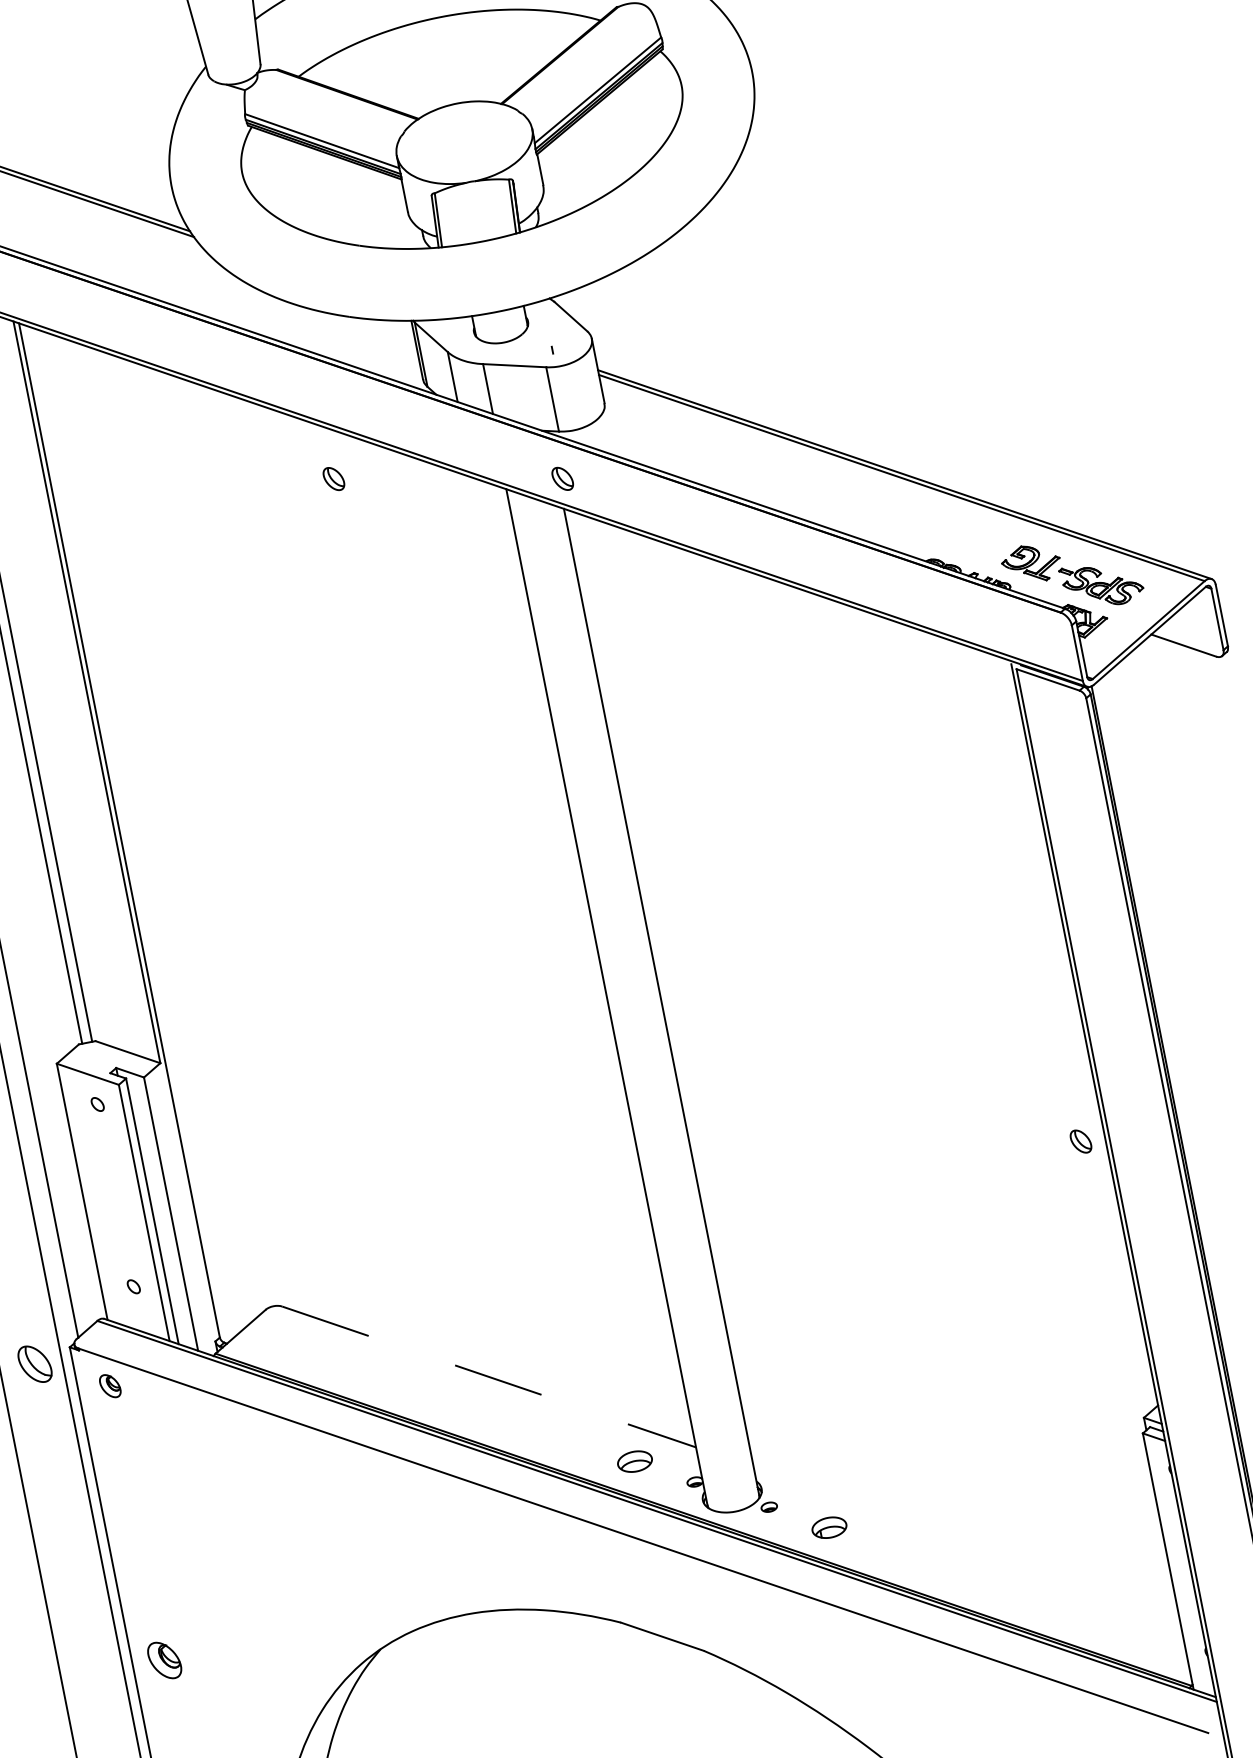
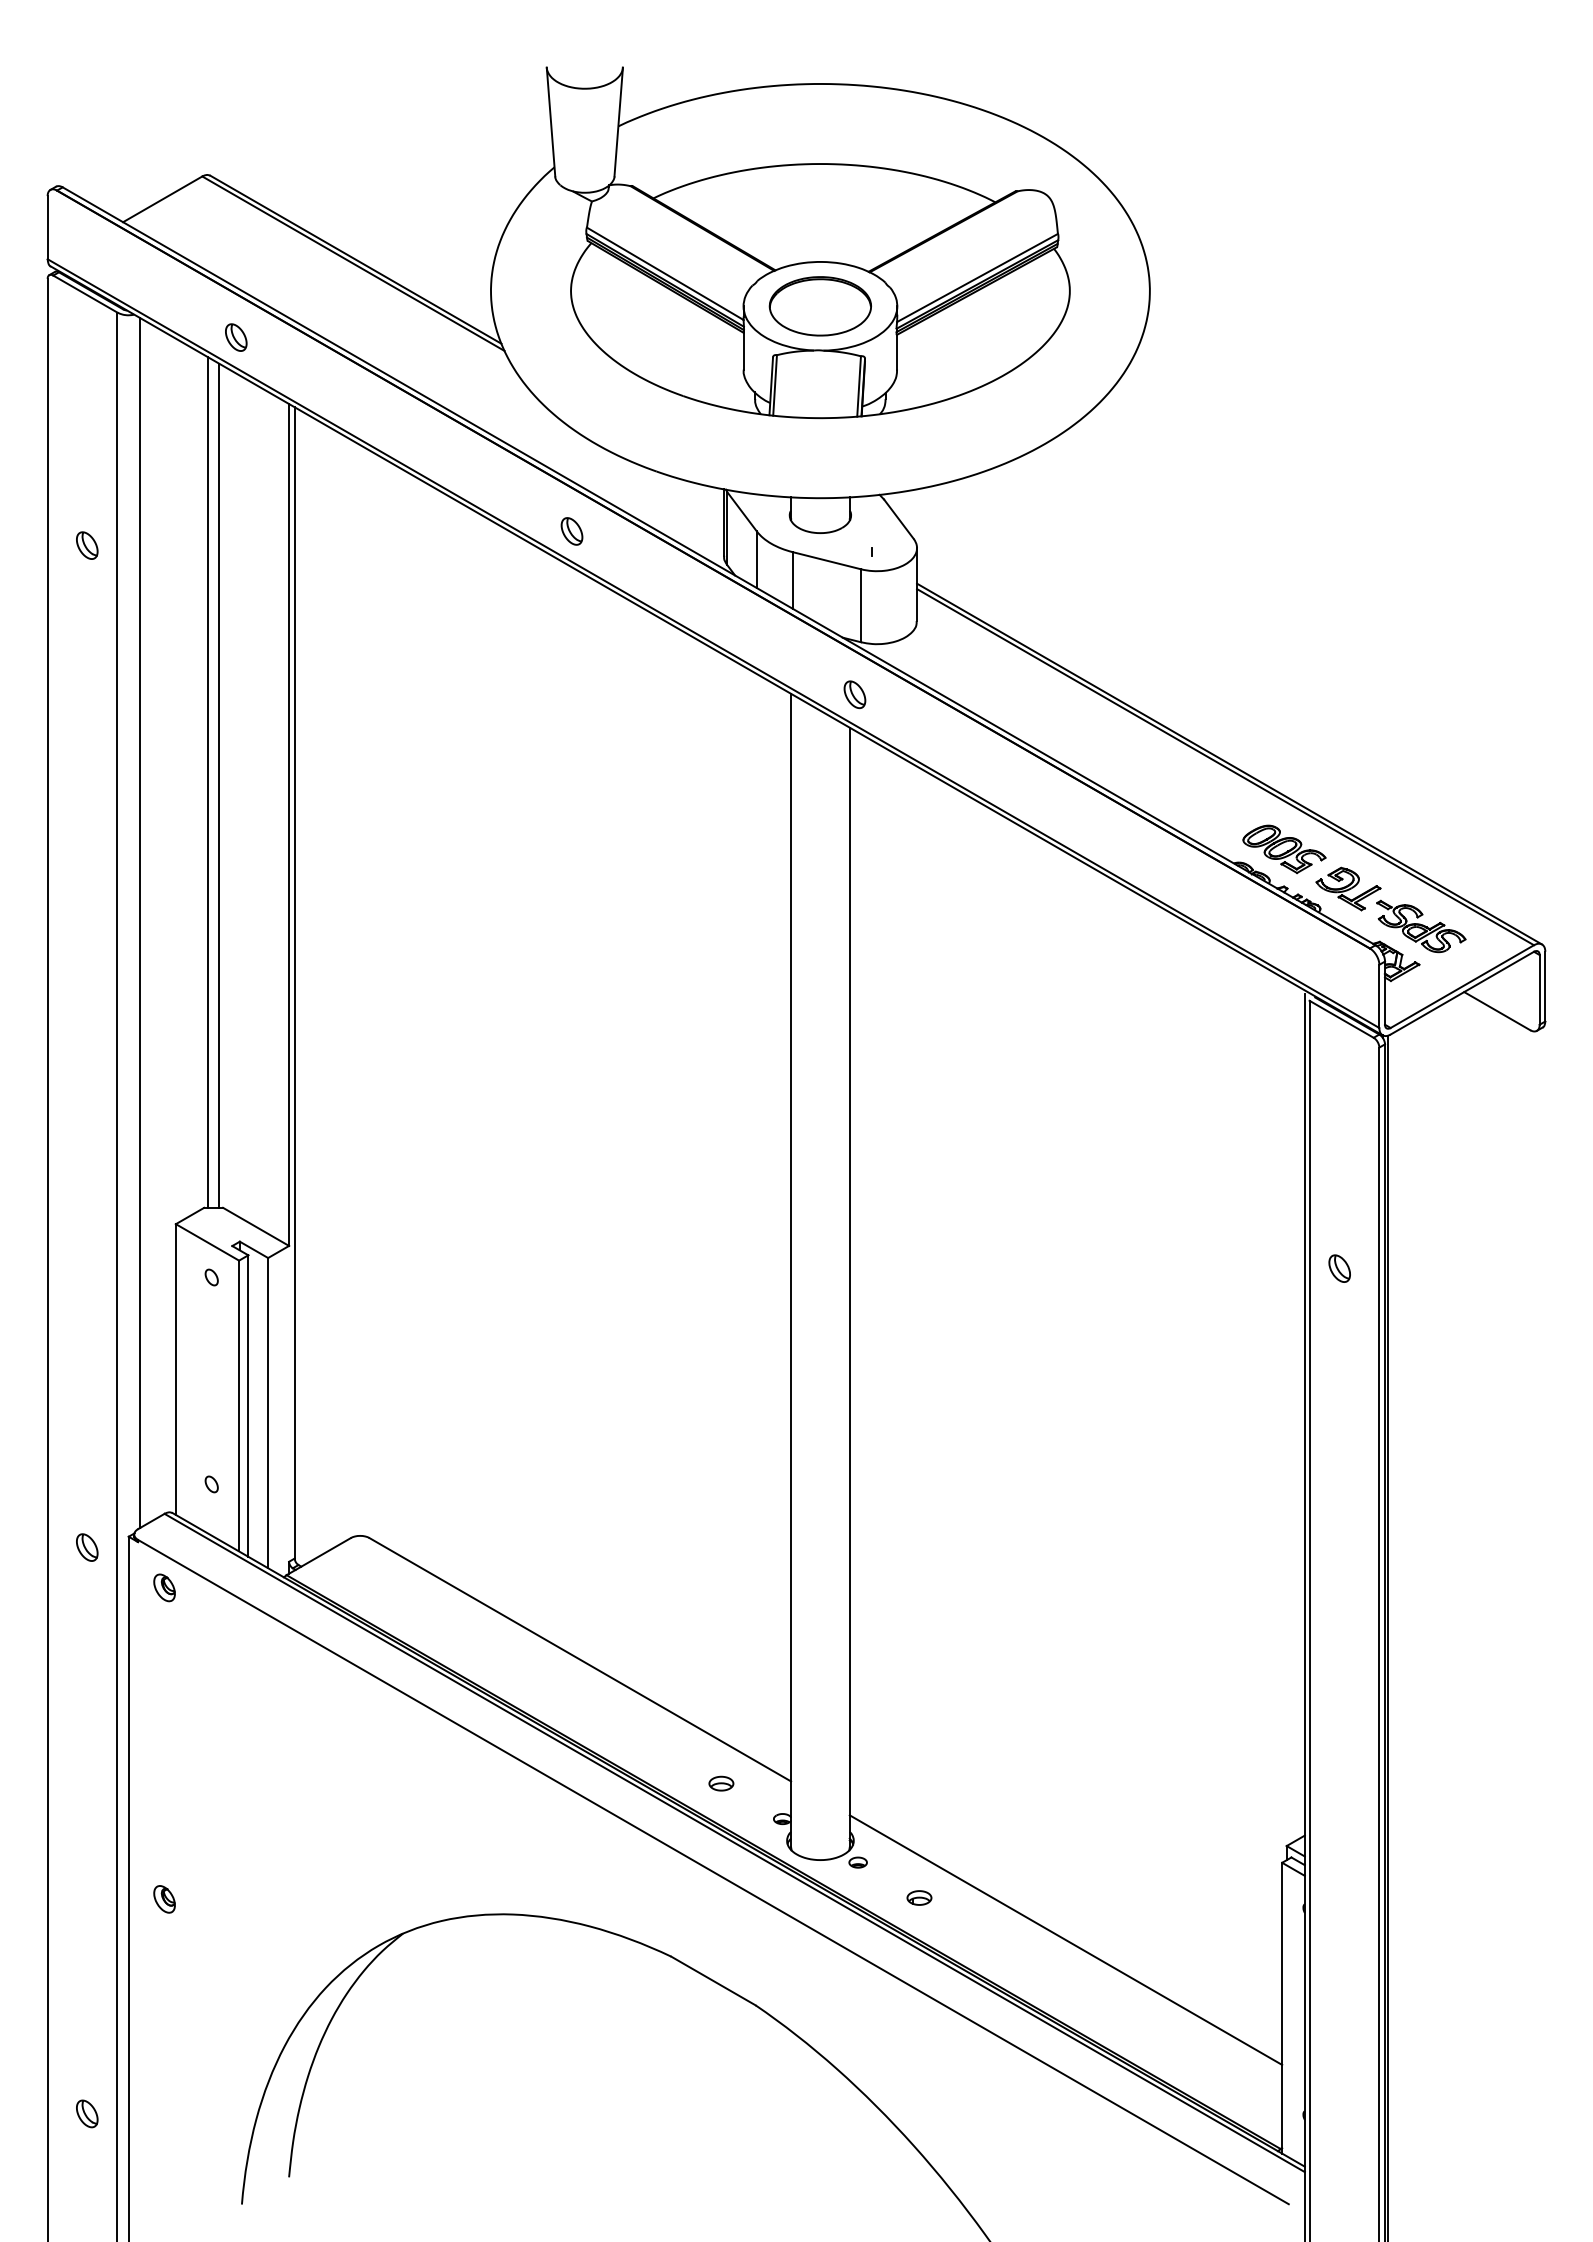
part: (463, 143) -> (819, 306), added
part: (333, 479) -> (571, 531), moved
part: (968, 540) -> (1284, 849), added
part: (1080, 1141) -> (1339, 1268), moved
part: (35, 1364) -> (87, 1547), size x0.62
line: (489, 1377) -> (580, 1660), dashed -> solid
part: (635, 1461) -> (721, 1783), size x0.62
part: (829, 1527) -> (919, 1897), size x0.62
line: (965, 1538) -> (1065, 1939), added
part: (164, 1660) -> (164, 1899), size x0.62

